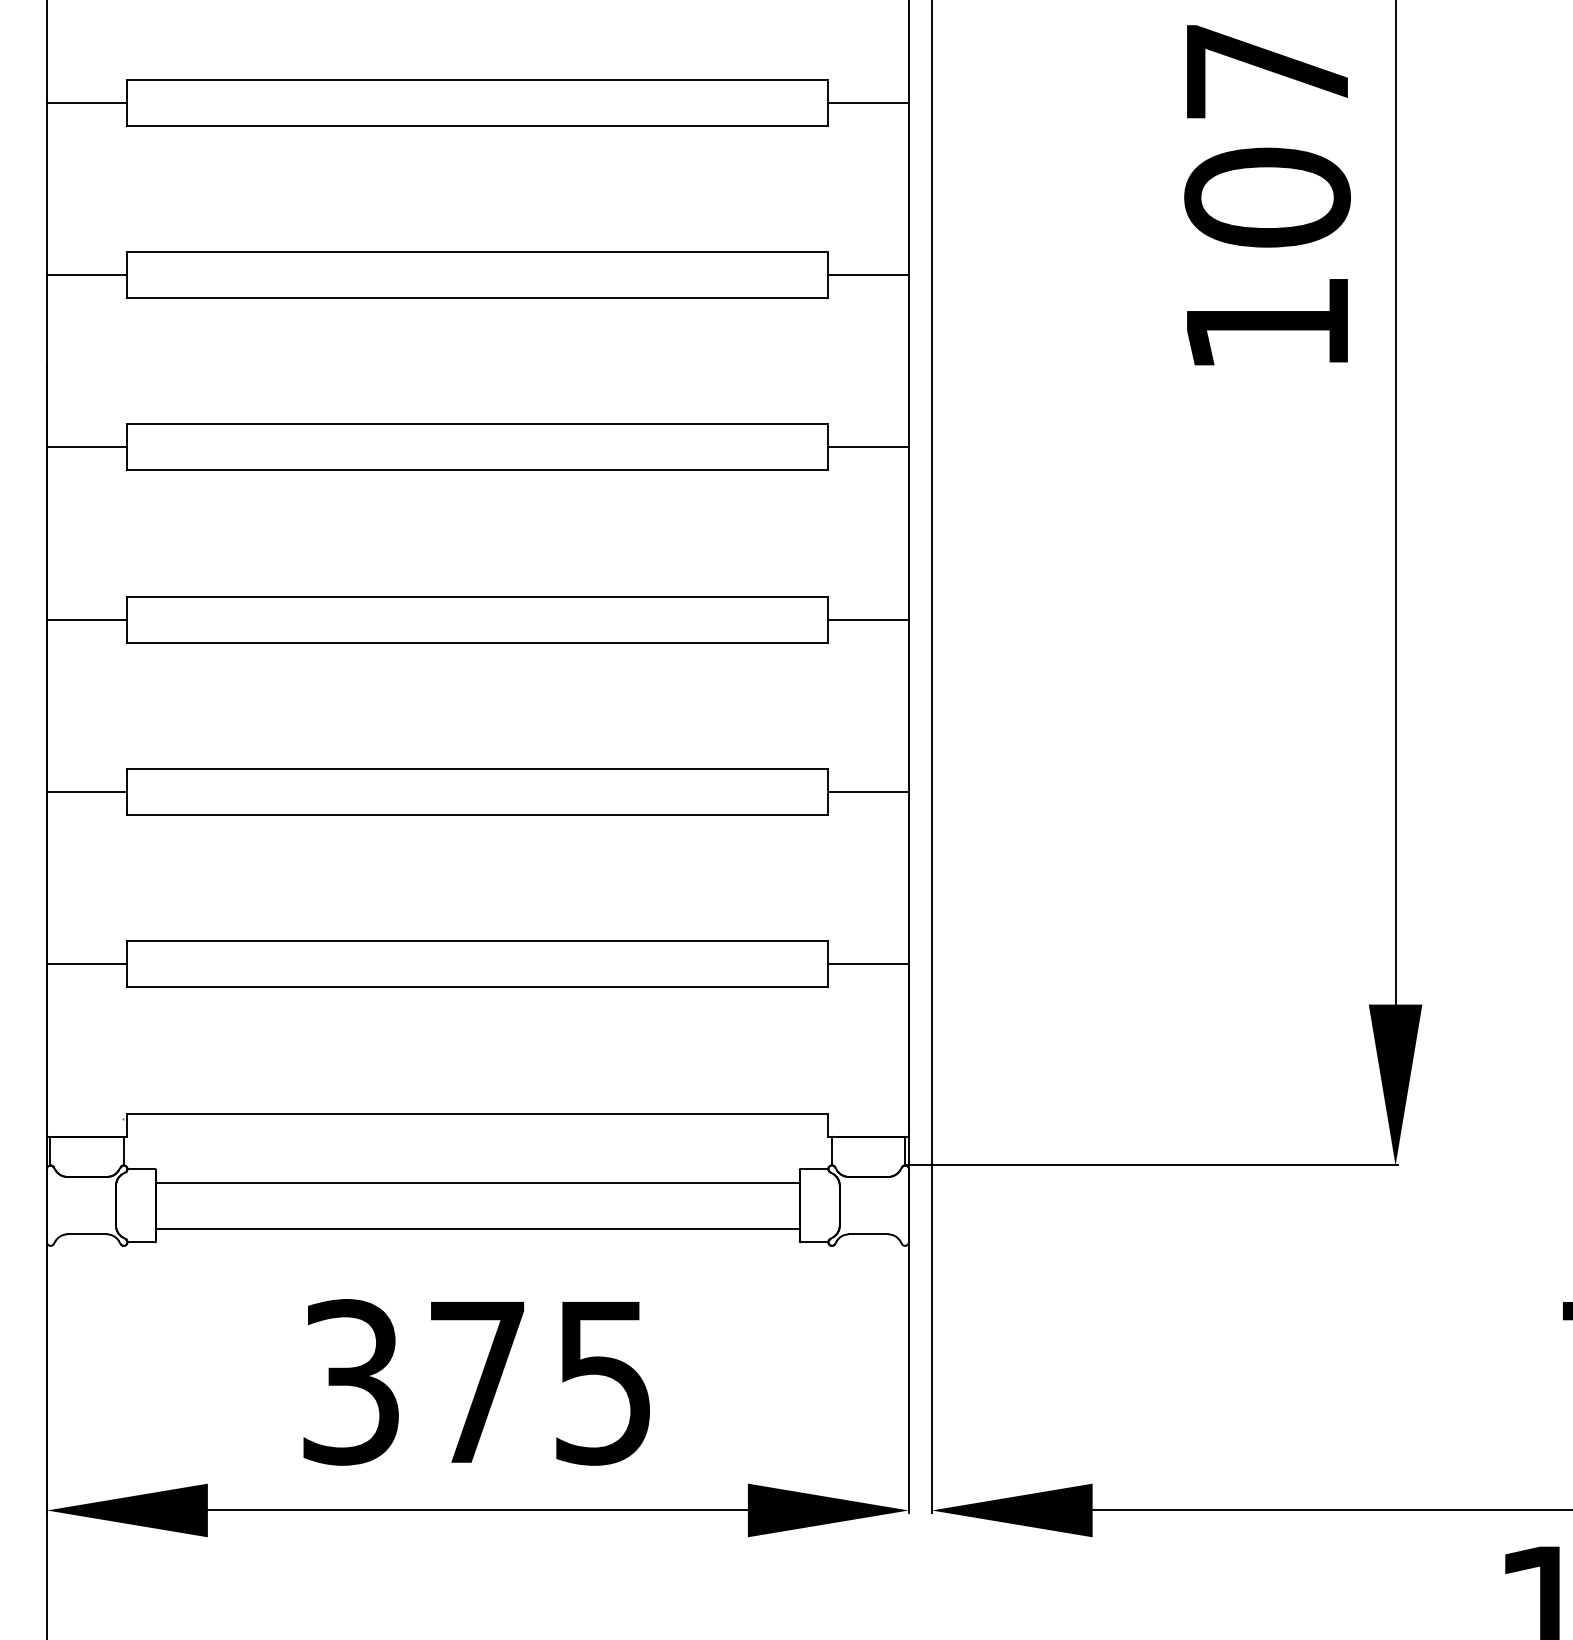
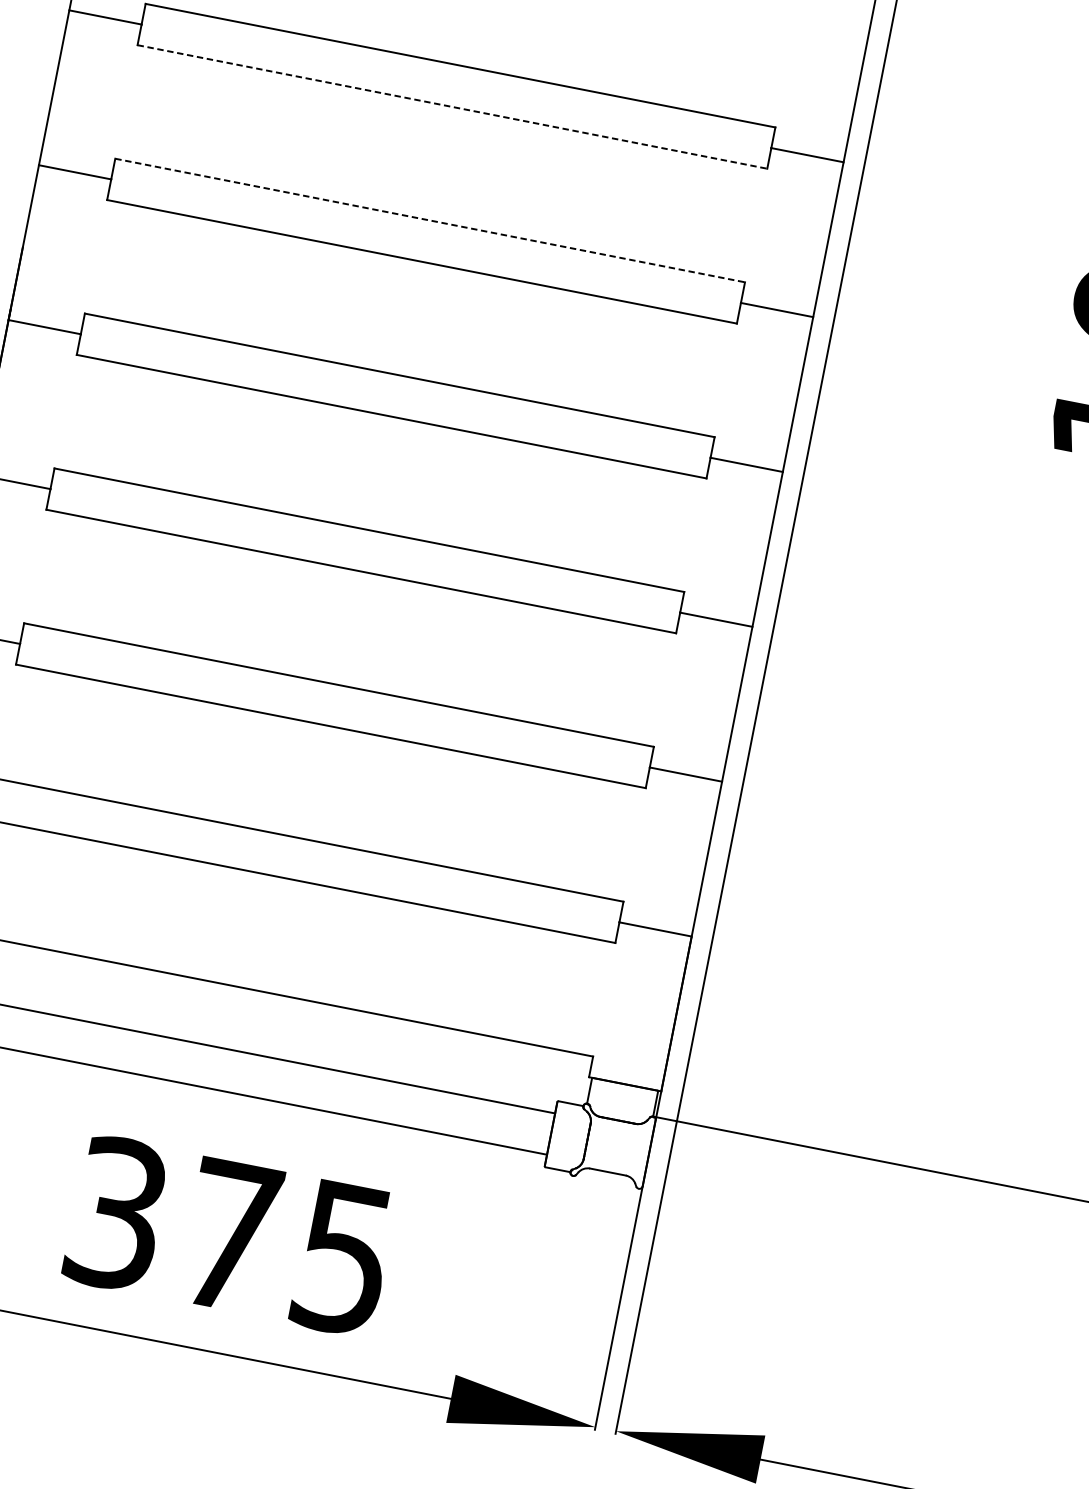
line: (478, 125) -> (452, 106), solid -> dashed
line: (478, 252) -> (430, 221), solid -> dashed

